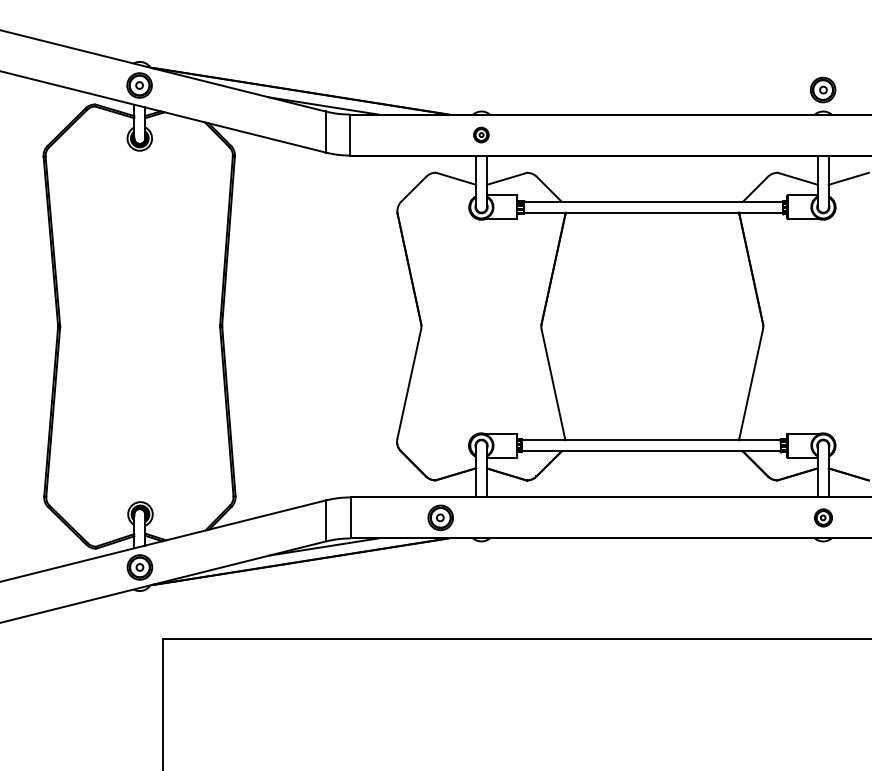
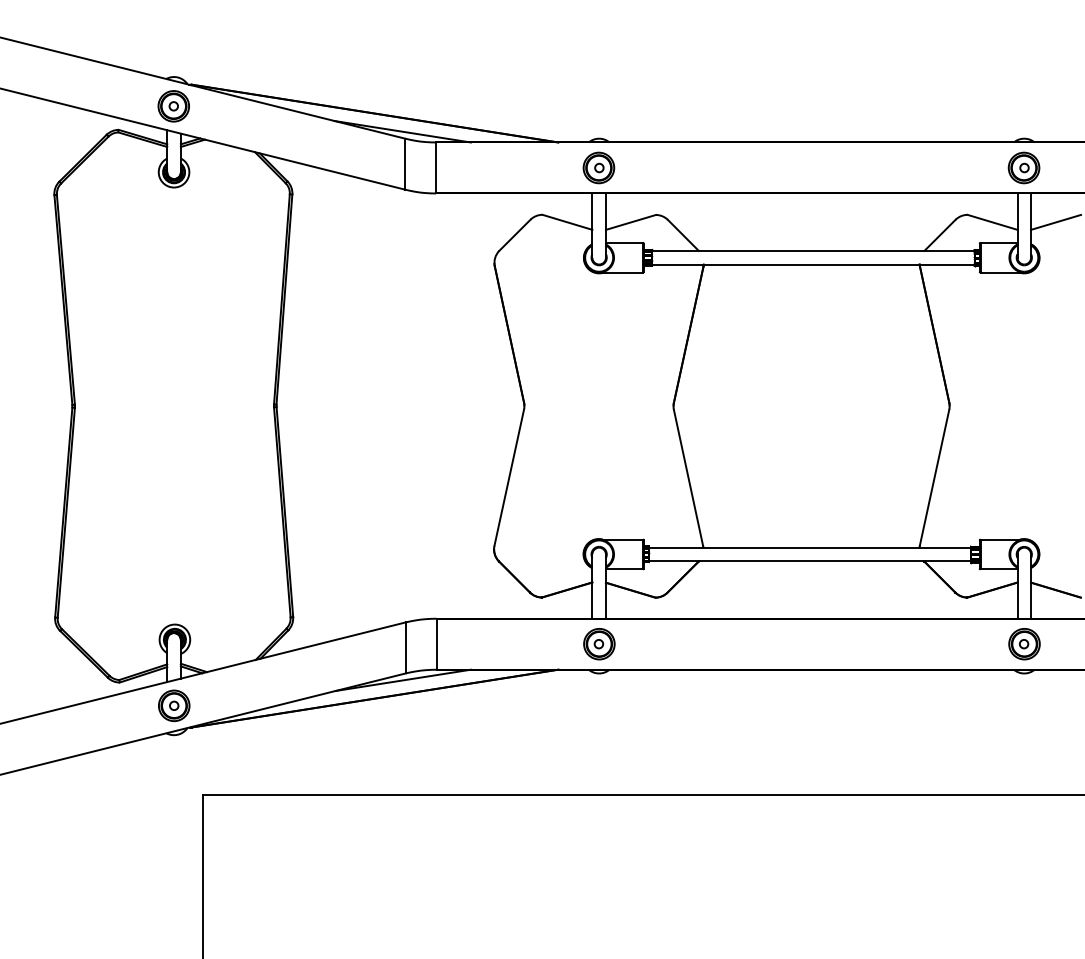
part: (822, 89) -> (1023, 167), moved
part: (481, 134) -> (598, 167), size x1.67
part: (440, 518) -> (599, 644), moved
part: (823, 518) -> (1024, 644), size x1.43

